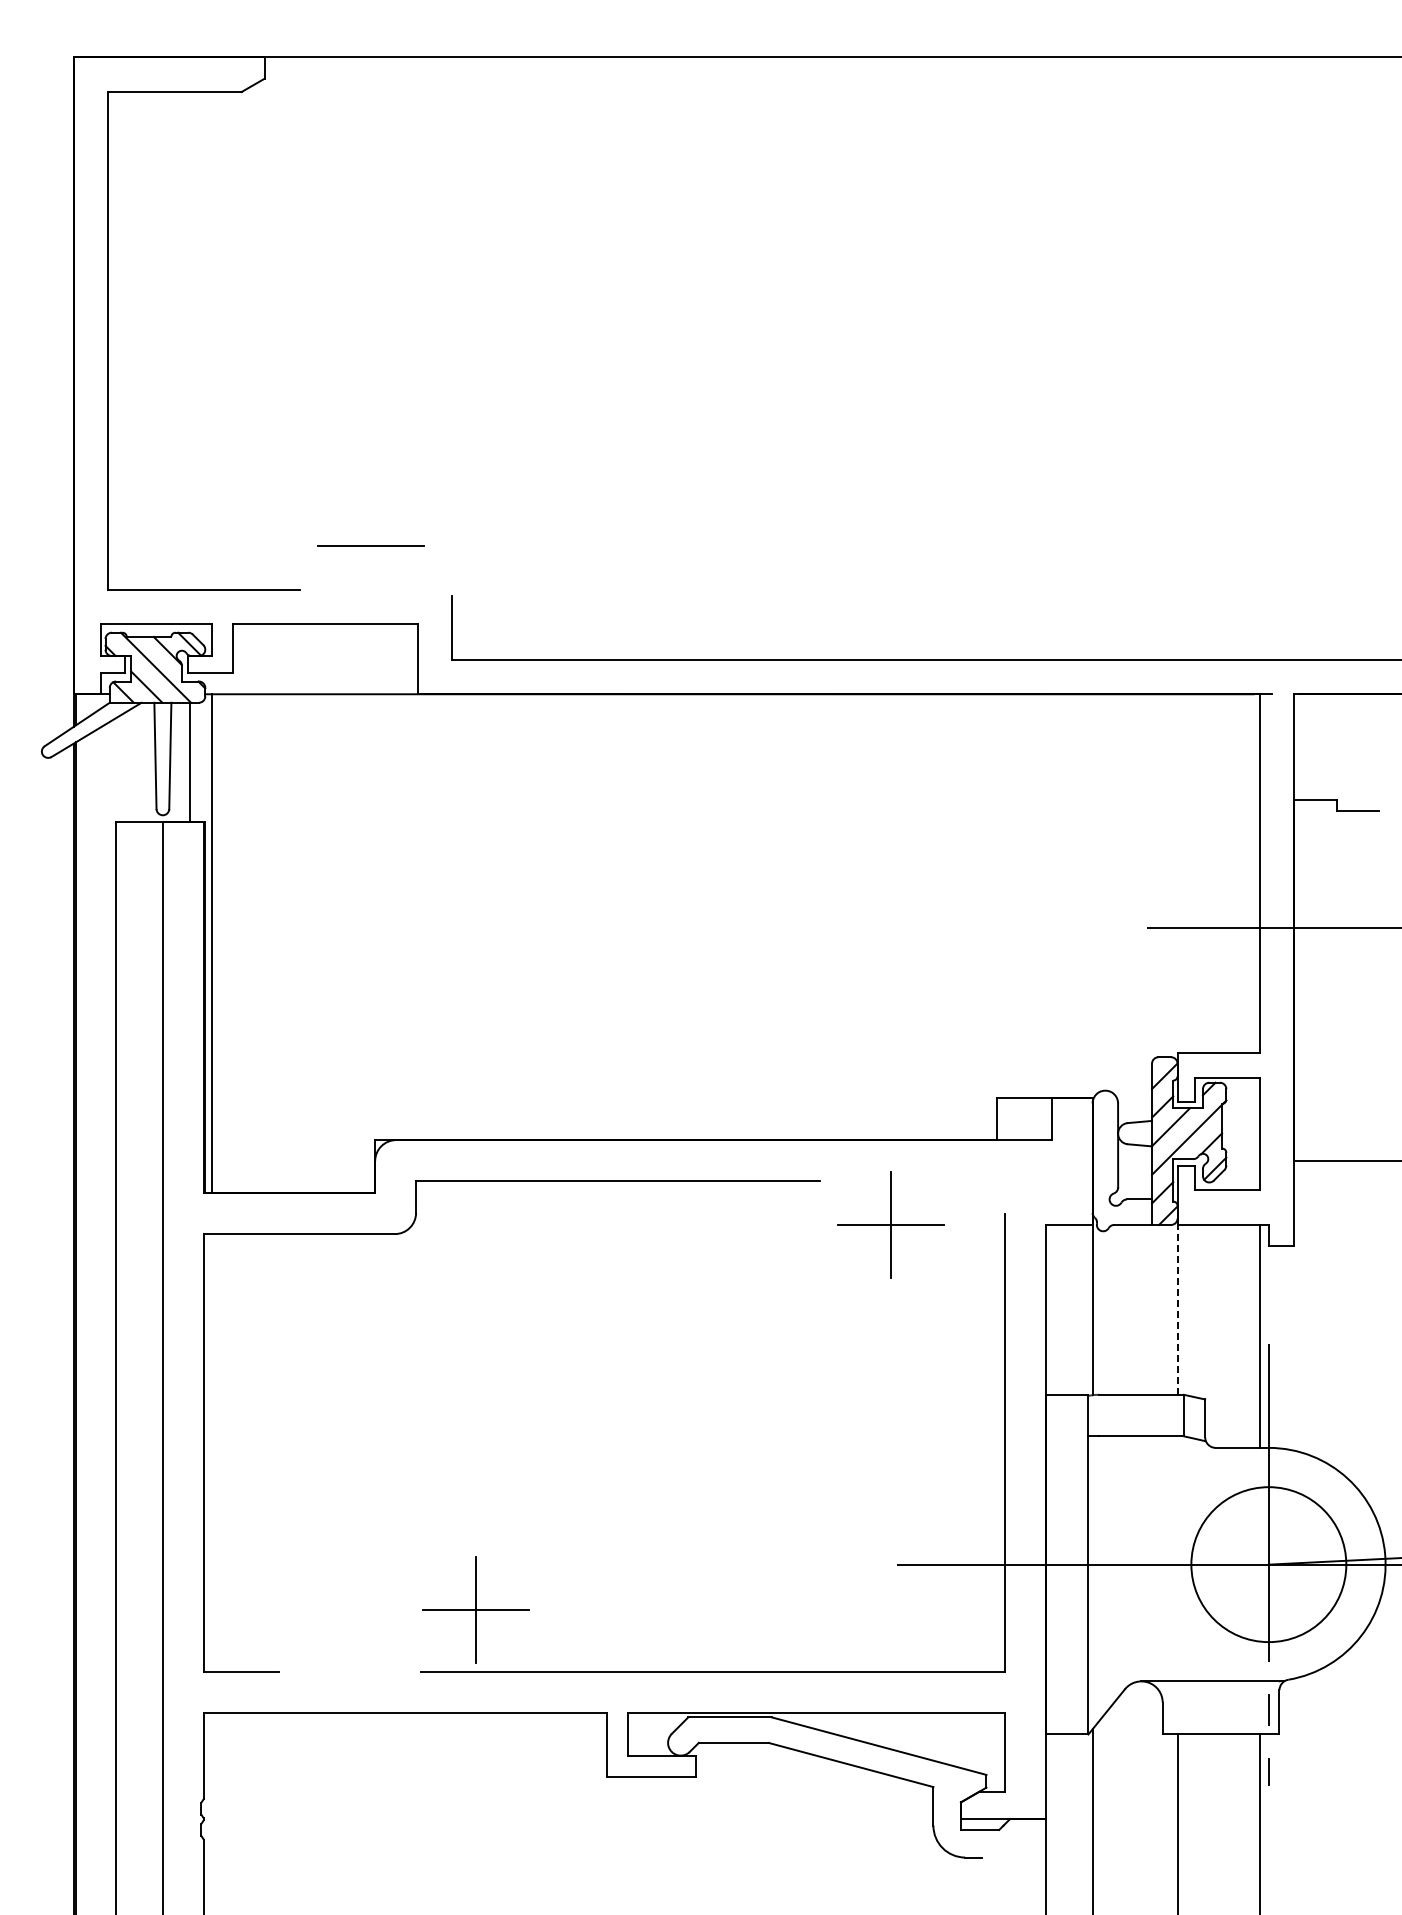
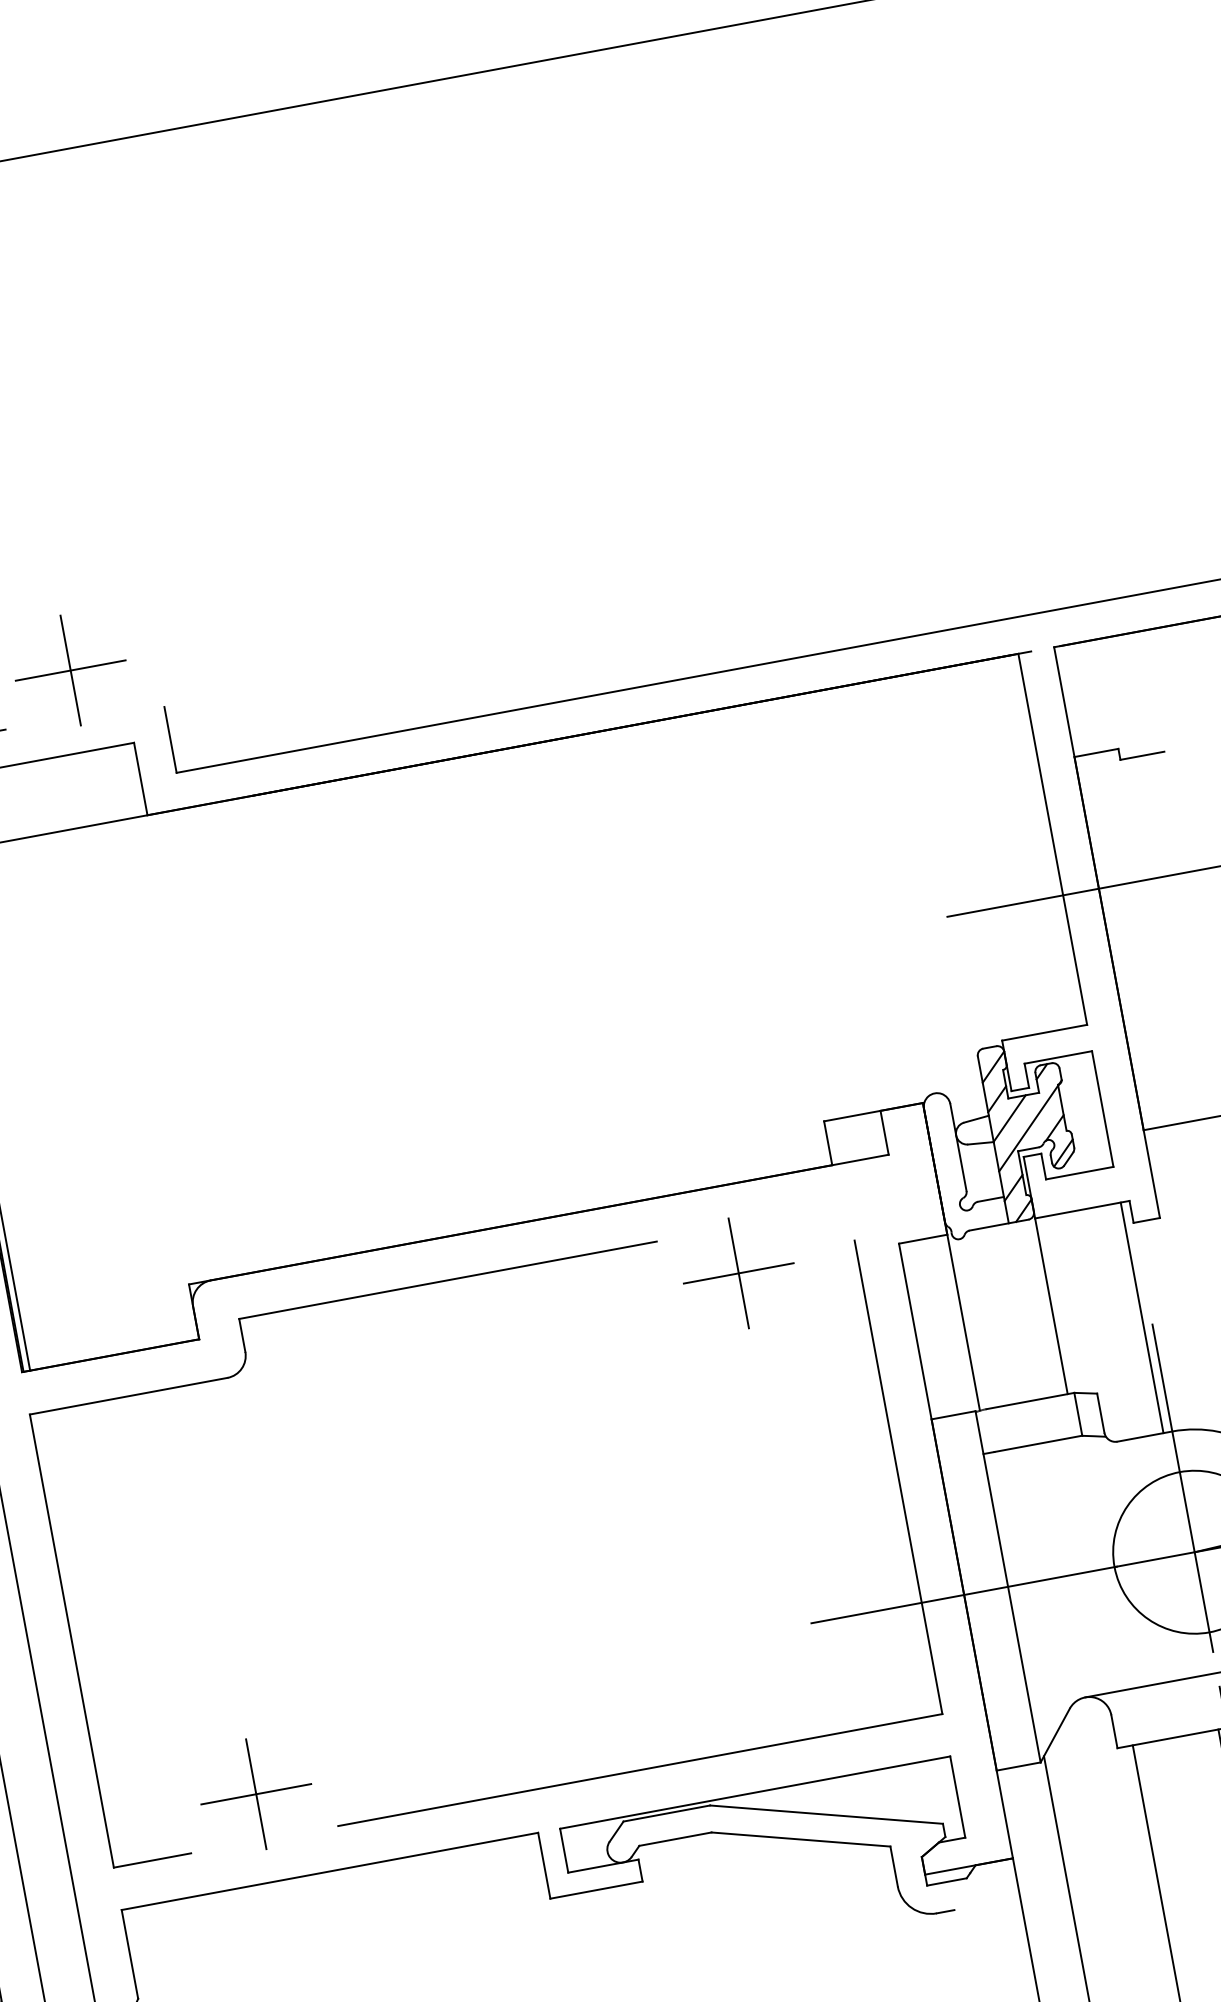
line: (370, 545) -> (70, 670), added
line: (1177, 1309) -> (1051, 1305), dashed -> solid
part: (475, 1609) -> (255, 1793), moved

